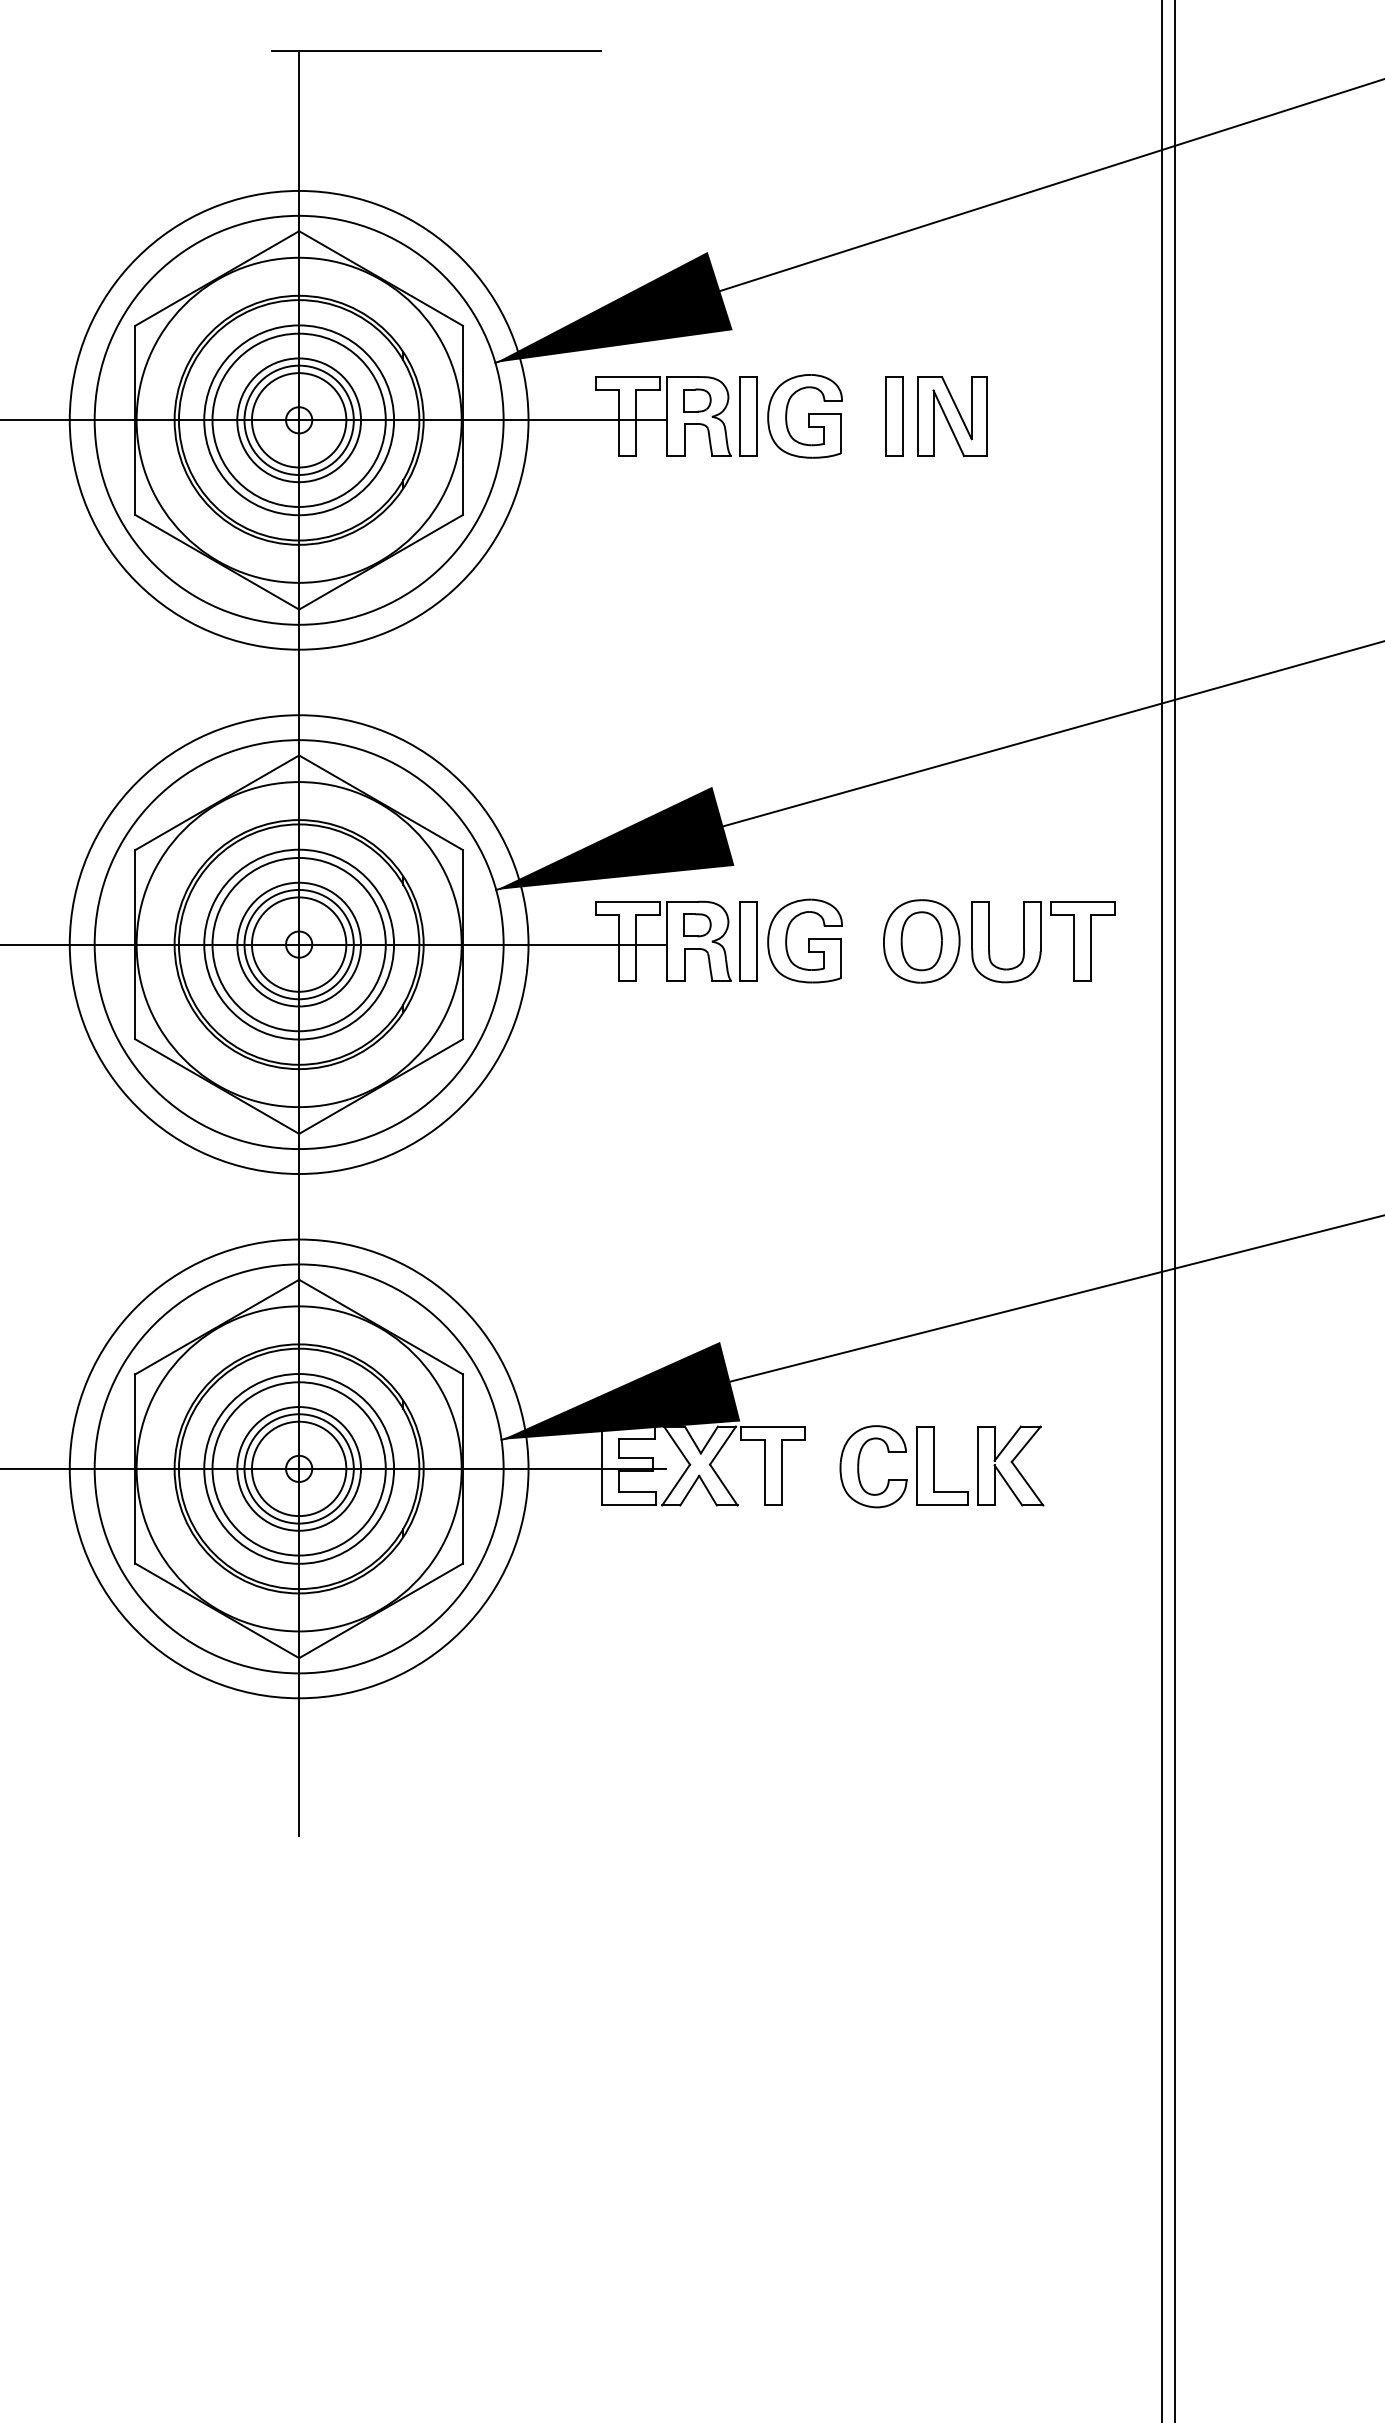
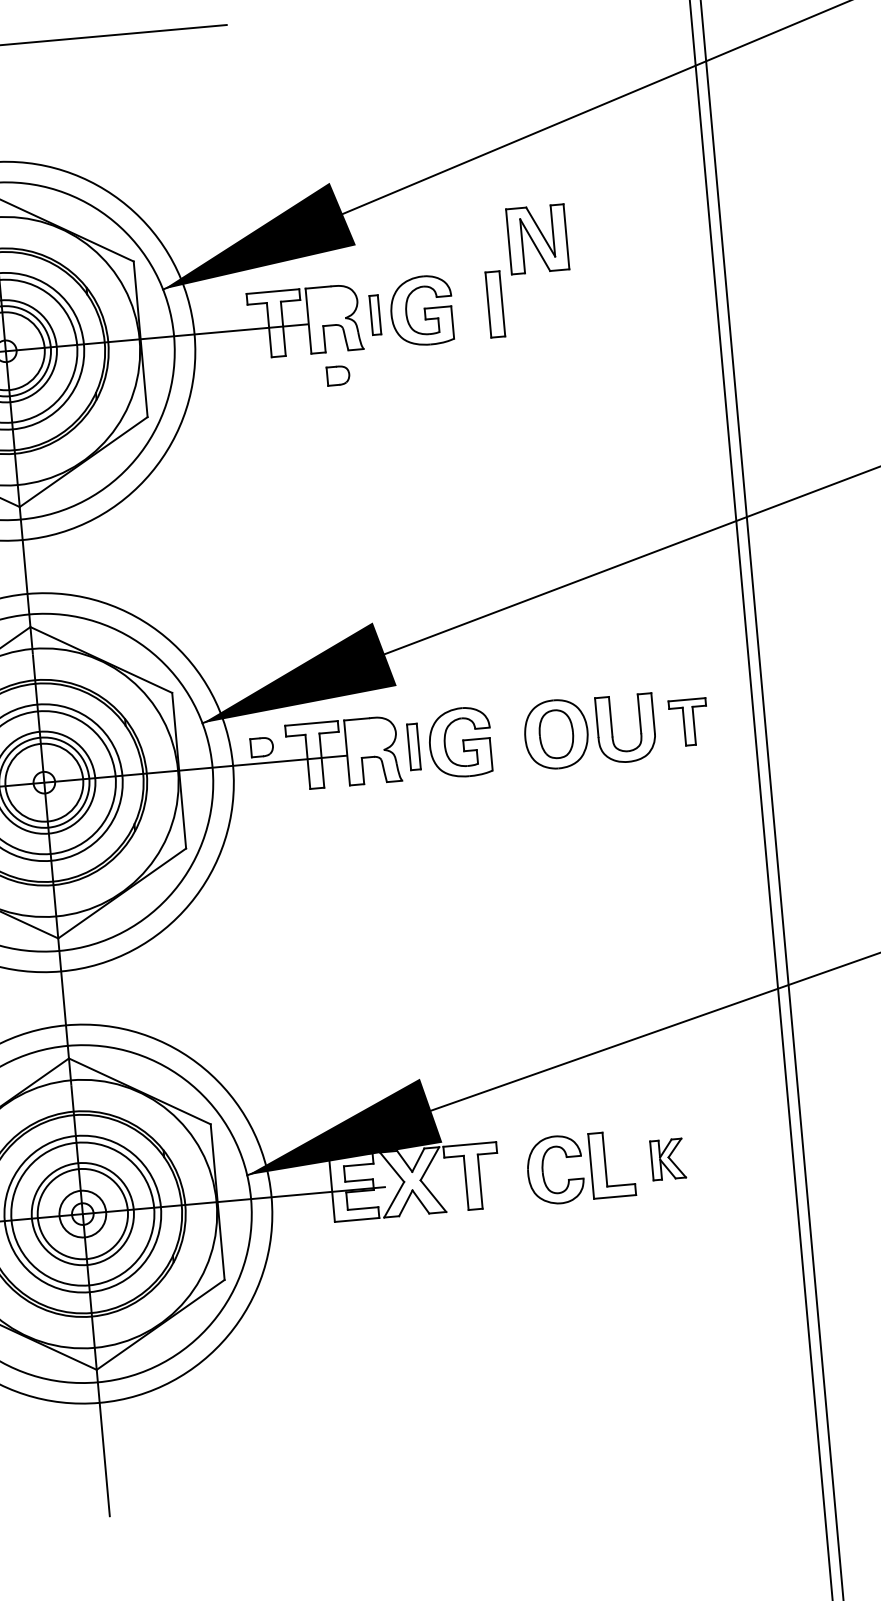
part: (697, 400) -> (338, 375), moved
part: (748, 416) -> (375, 315), size x0.6
part: (952, 416) -> (537, 239), moved
part: (697, 925) -> (262, 747), moved
part: (748, 941) -> (413, 747), size x0.7
part: (1082, 941) -> (688, 722), size x0.7
part: (1010, 1465) -> (667, 1159), size x0.6
circle: (298, 1468) -> (82, 1213), size x0.6

